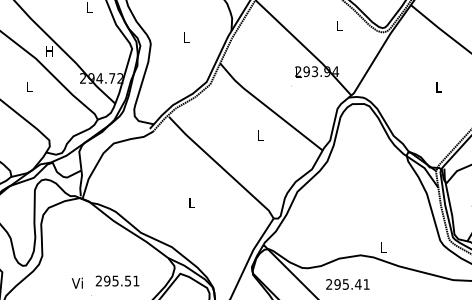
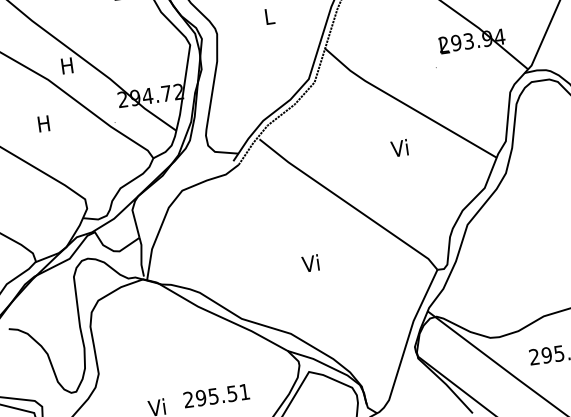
text: (29, 86) -> (44, 122), L -> H
text: (259, 135) -> (398, 148), L -> Vi
text: (190, 202) -> (309, 263), L -> Vi

